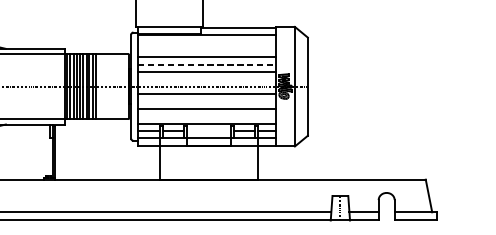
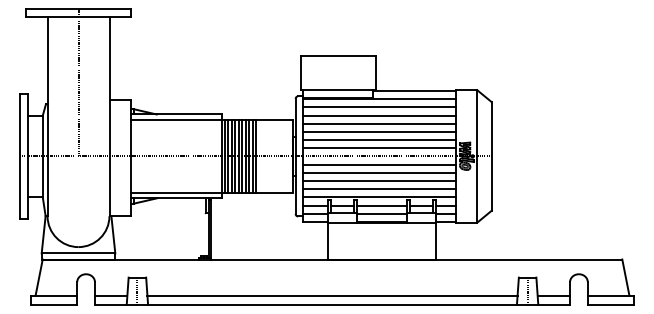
line: (206, 42) -> (379, 107), added
line: (206, 49) -> (379, 115), added
line: (206, 64) -> (379, 131), dashed -> solid
line: (206, 79) -> (379, 148), added
line: (206, 101) -> (379, 172), added
line: (206, 116) -> (379, 189), added
line: (208, 130) -> (381, 205), added

